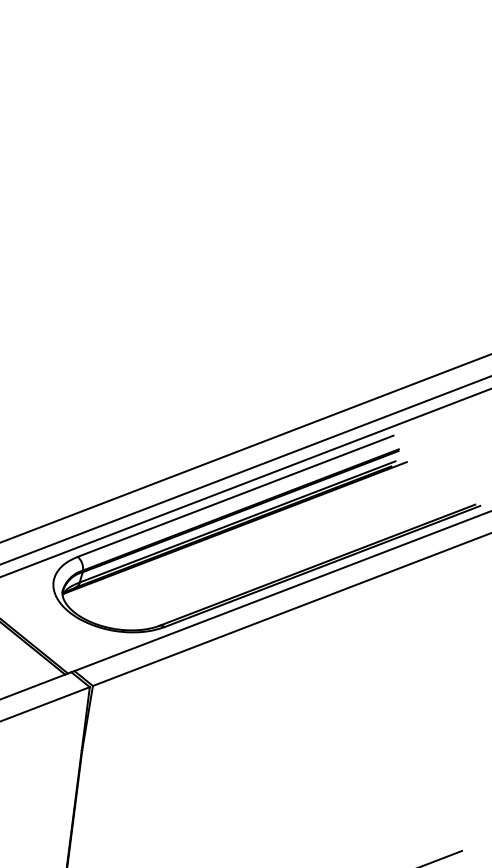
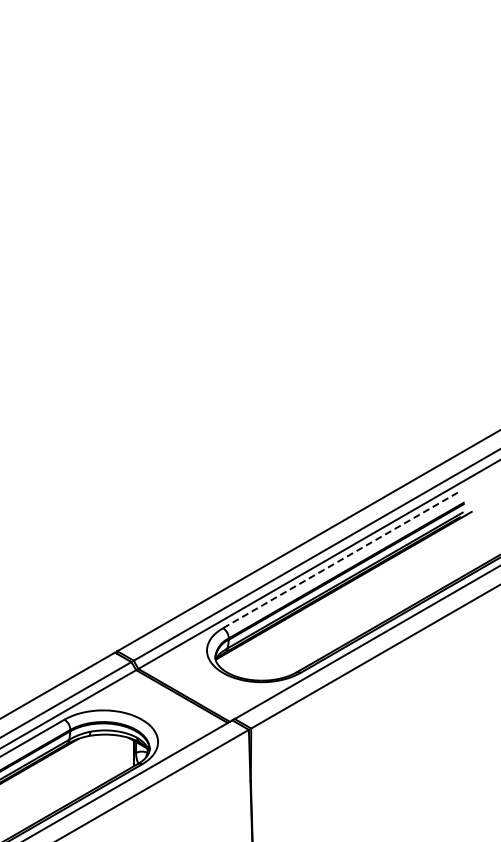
line: (235, 496) -> (340, 560), solid -> dashed

